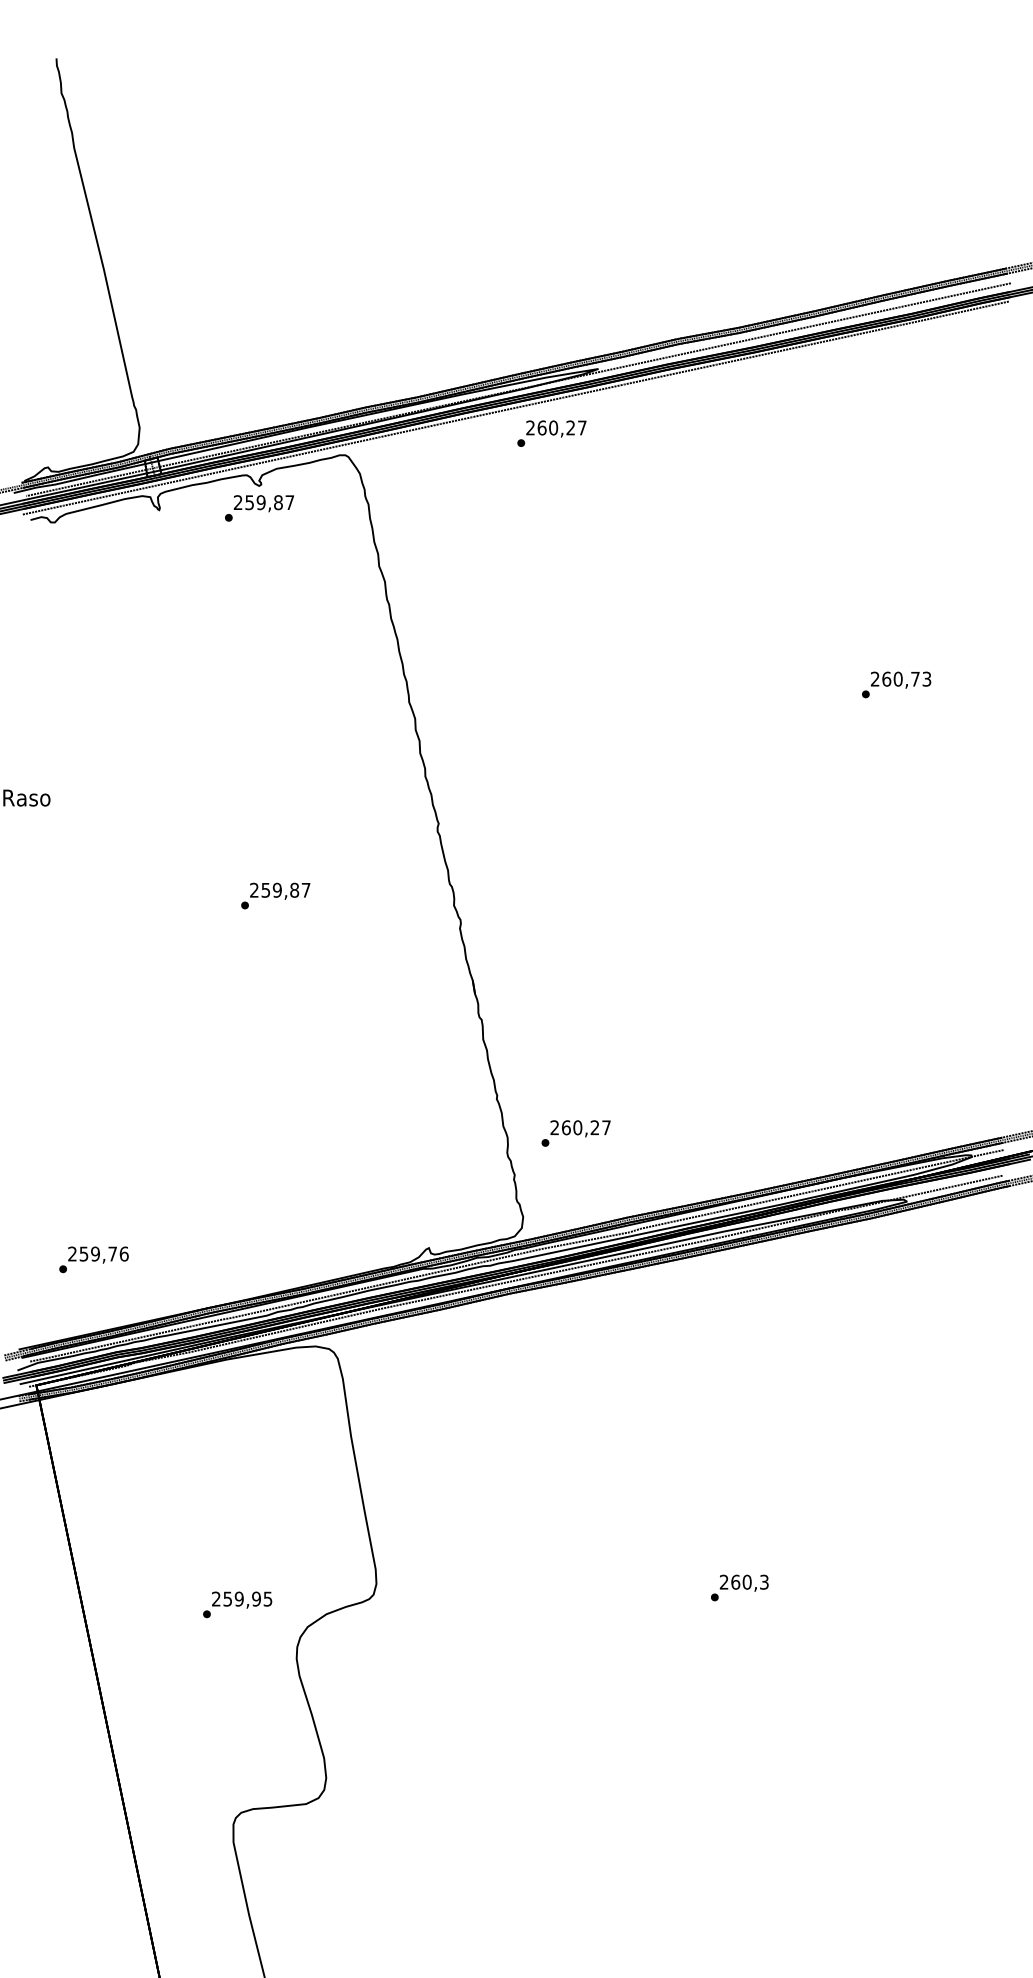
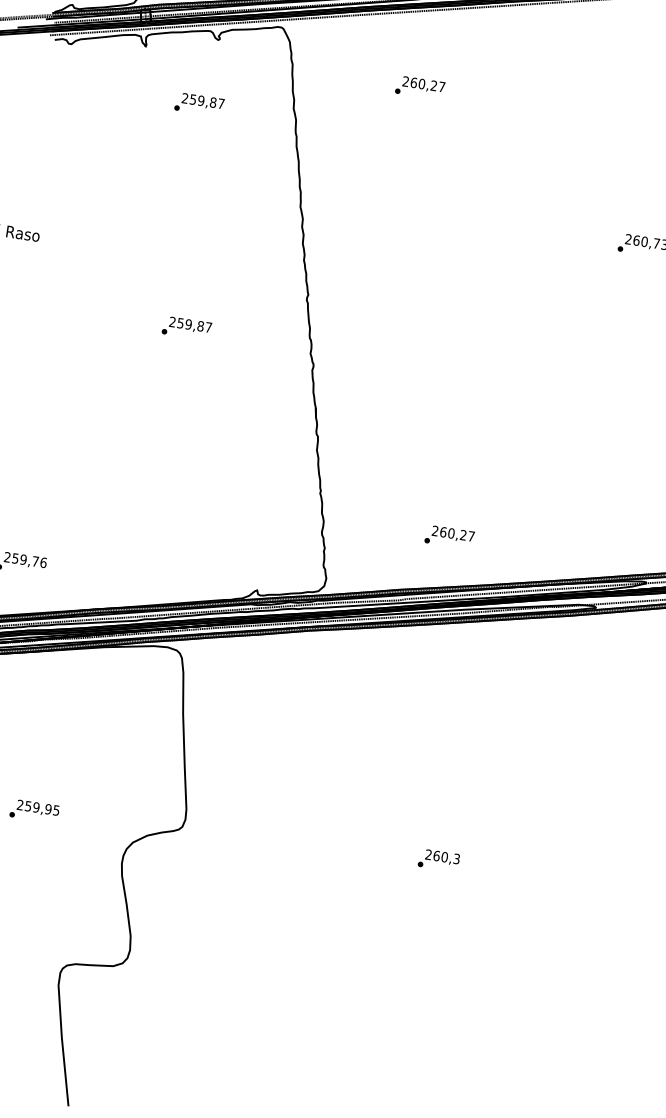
text: (551, 433) -> (419, 87), moved
text: (259, 508) -> (199, 104), moved
text: (575, 1133) -> (449, 537), moved
text: (237, 1604) -> (34, 811), moved

